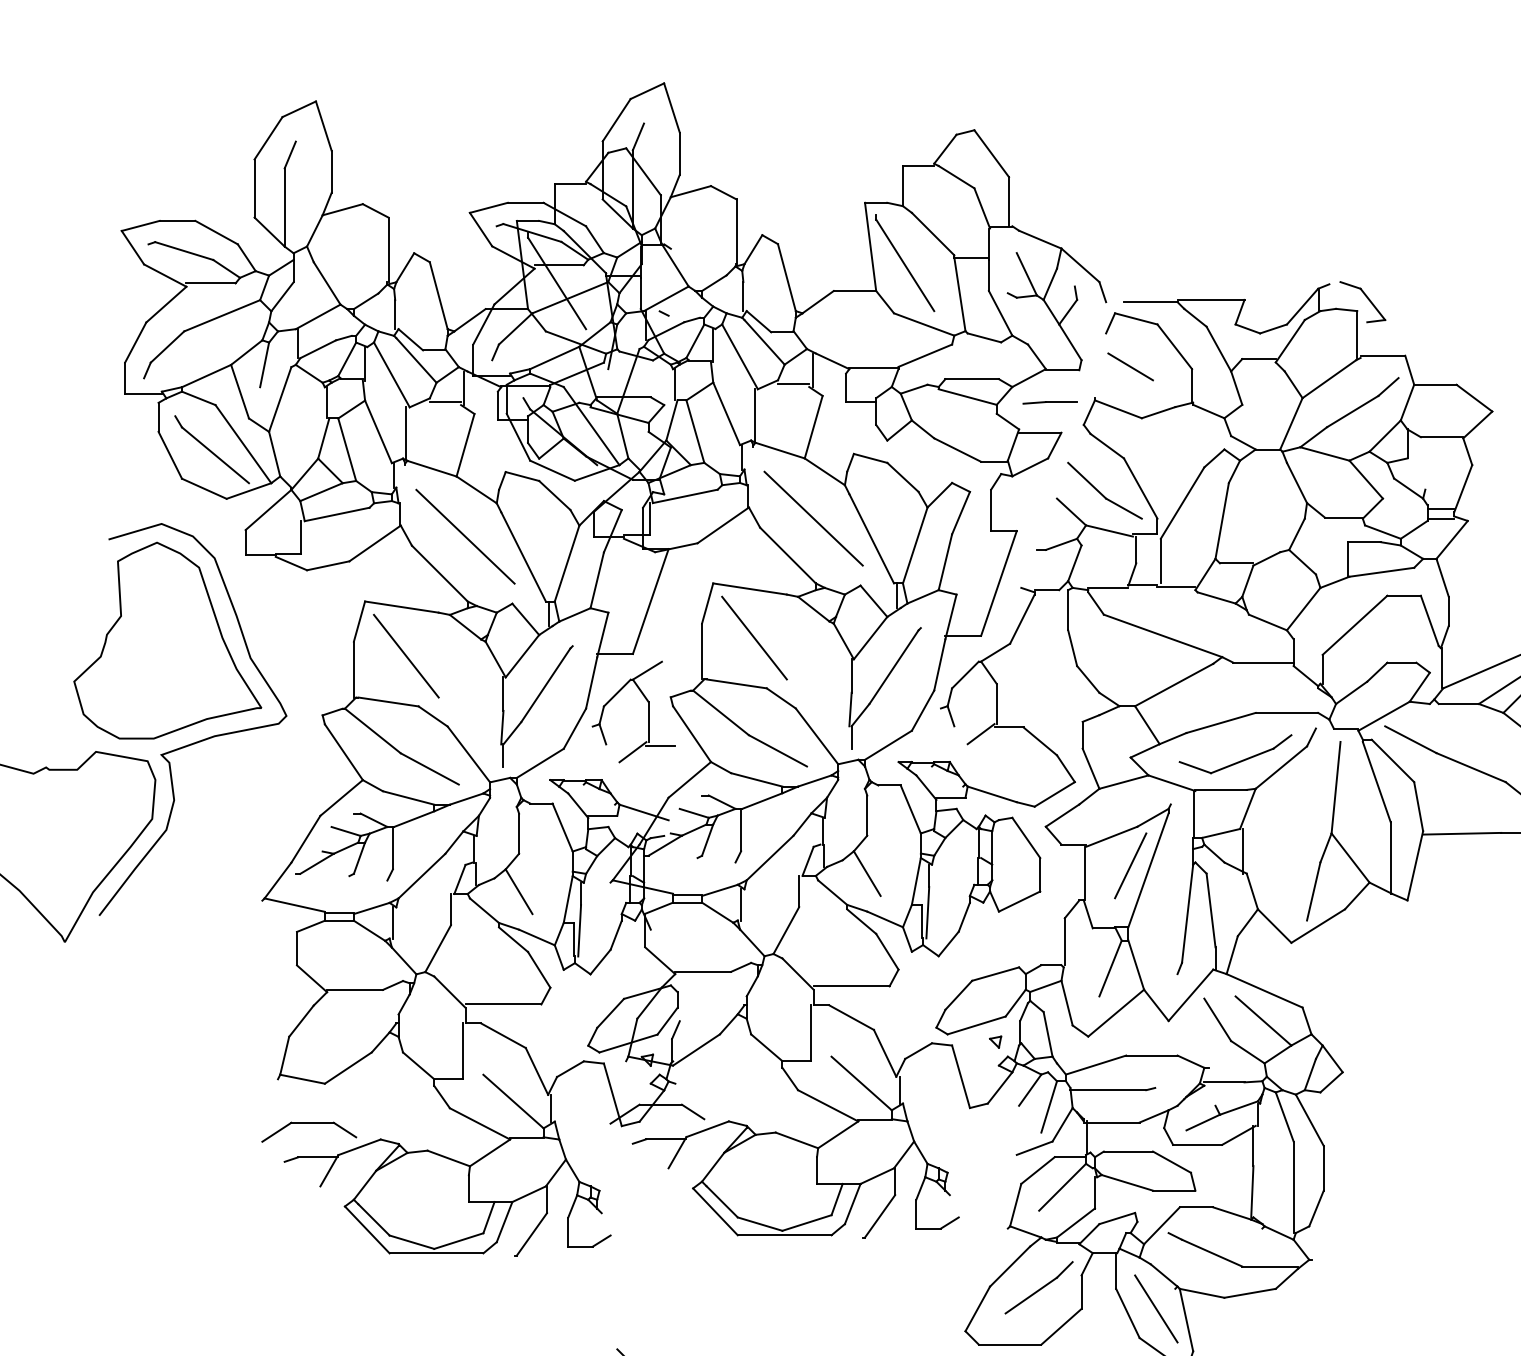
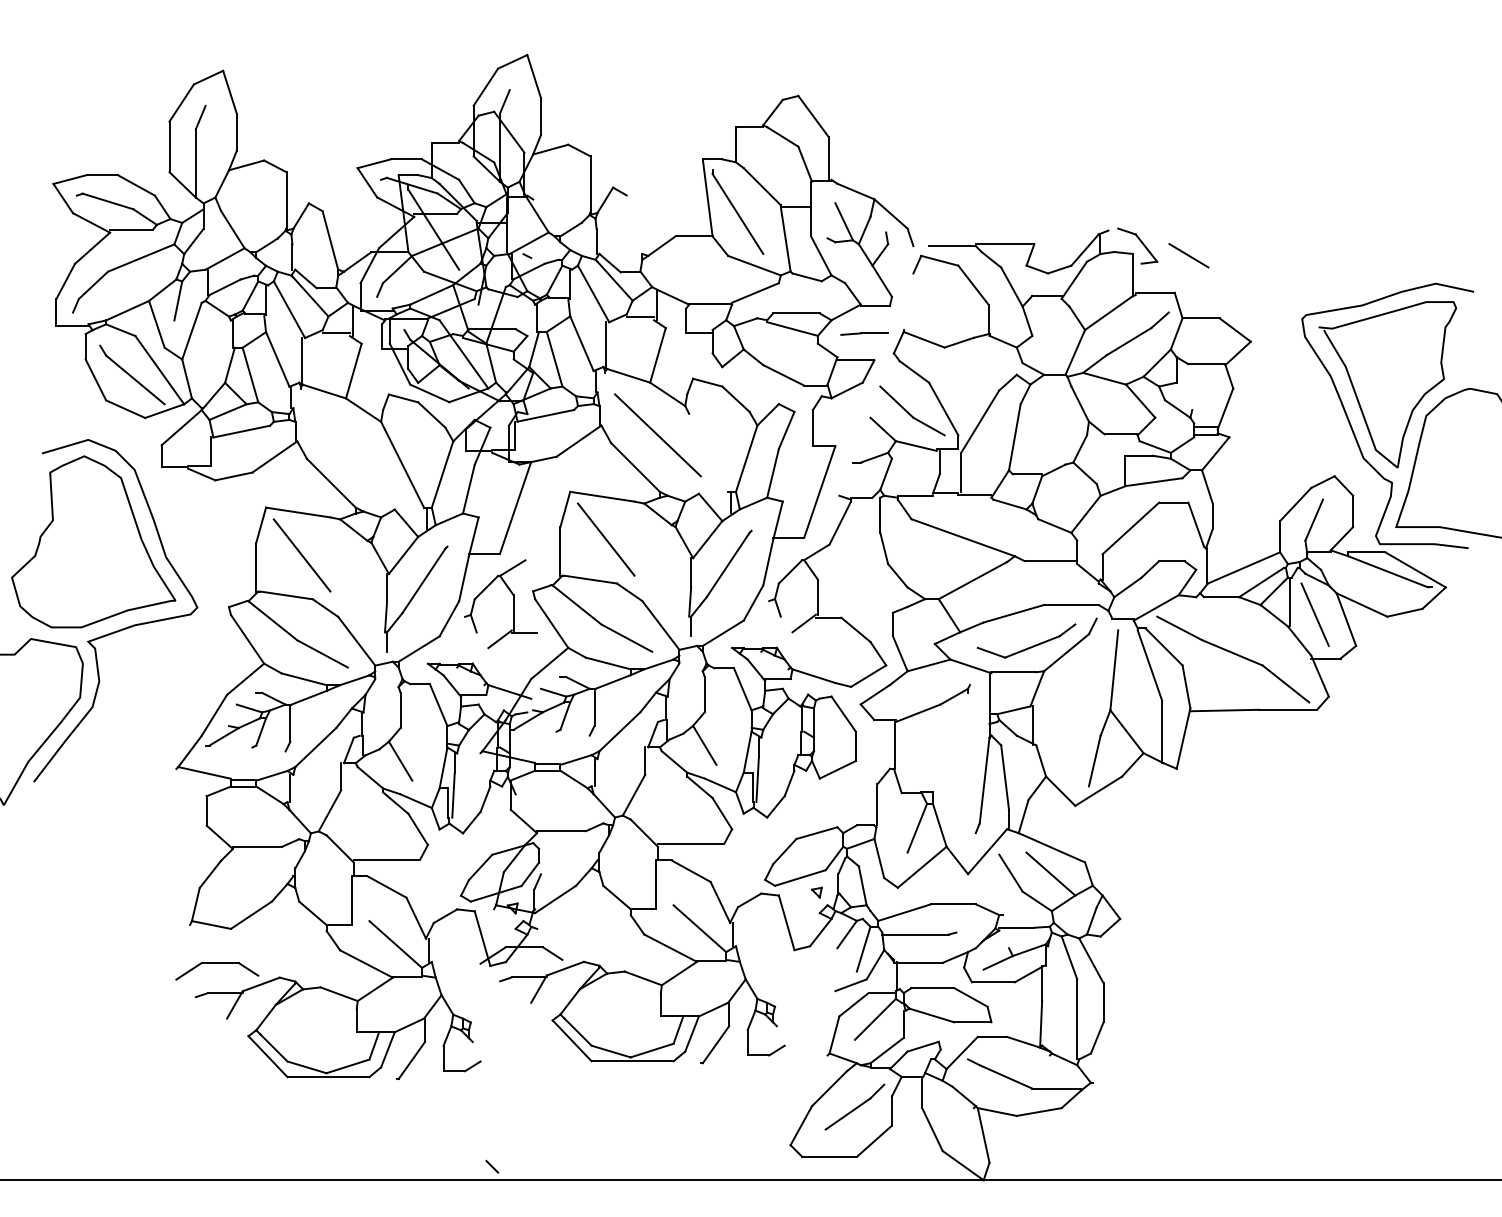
line: (786, 277) -> (634, 224), removed
line: (1130, 366) -> (1188, 255), moved
line: (465, 537) -> (353, 451), removed
line: (871, 538) -> (708, 452), removed
line: (1130, 865) -> (934, 738), removed
line: (1148, 870) -> (950, 742), removed
line: (1155, 1308) -> (956, 1125), removed

